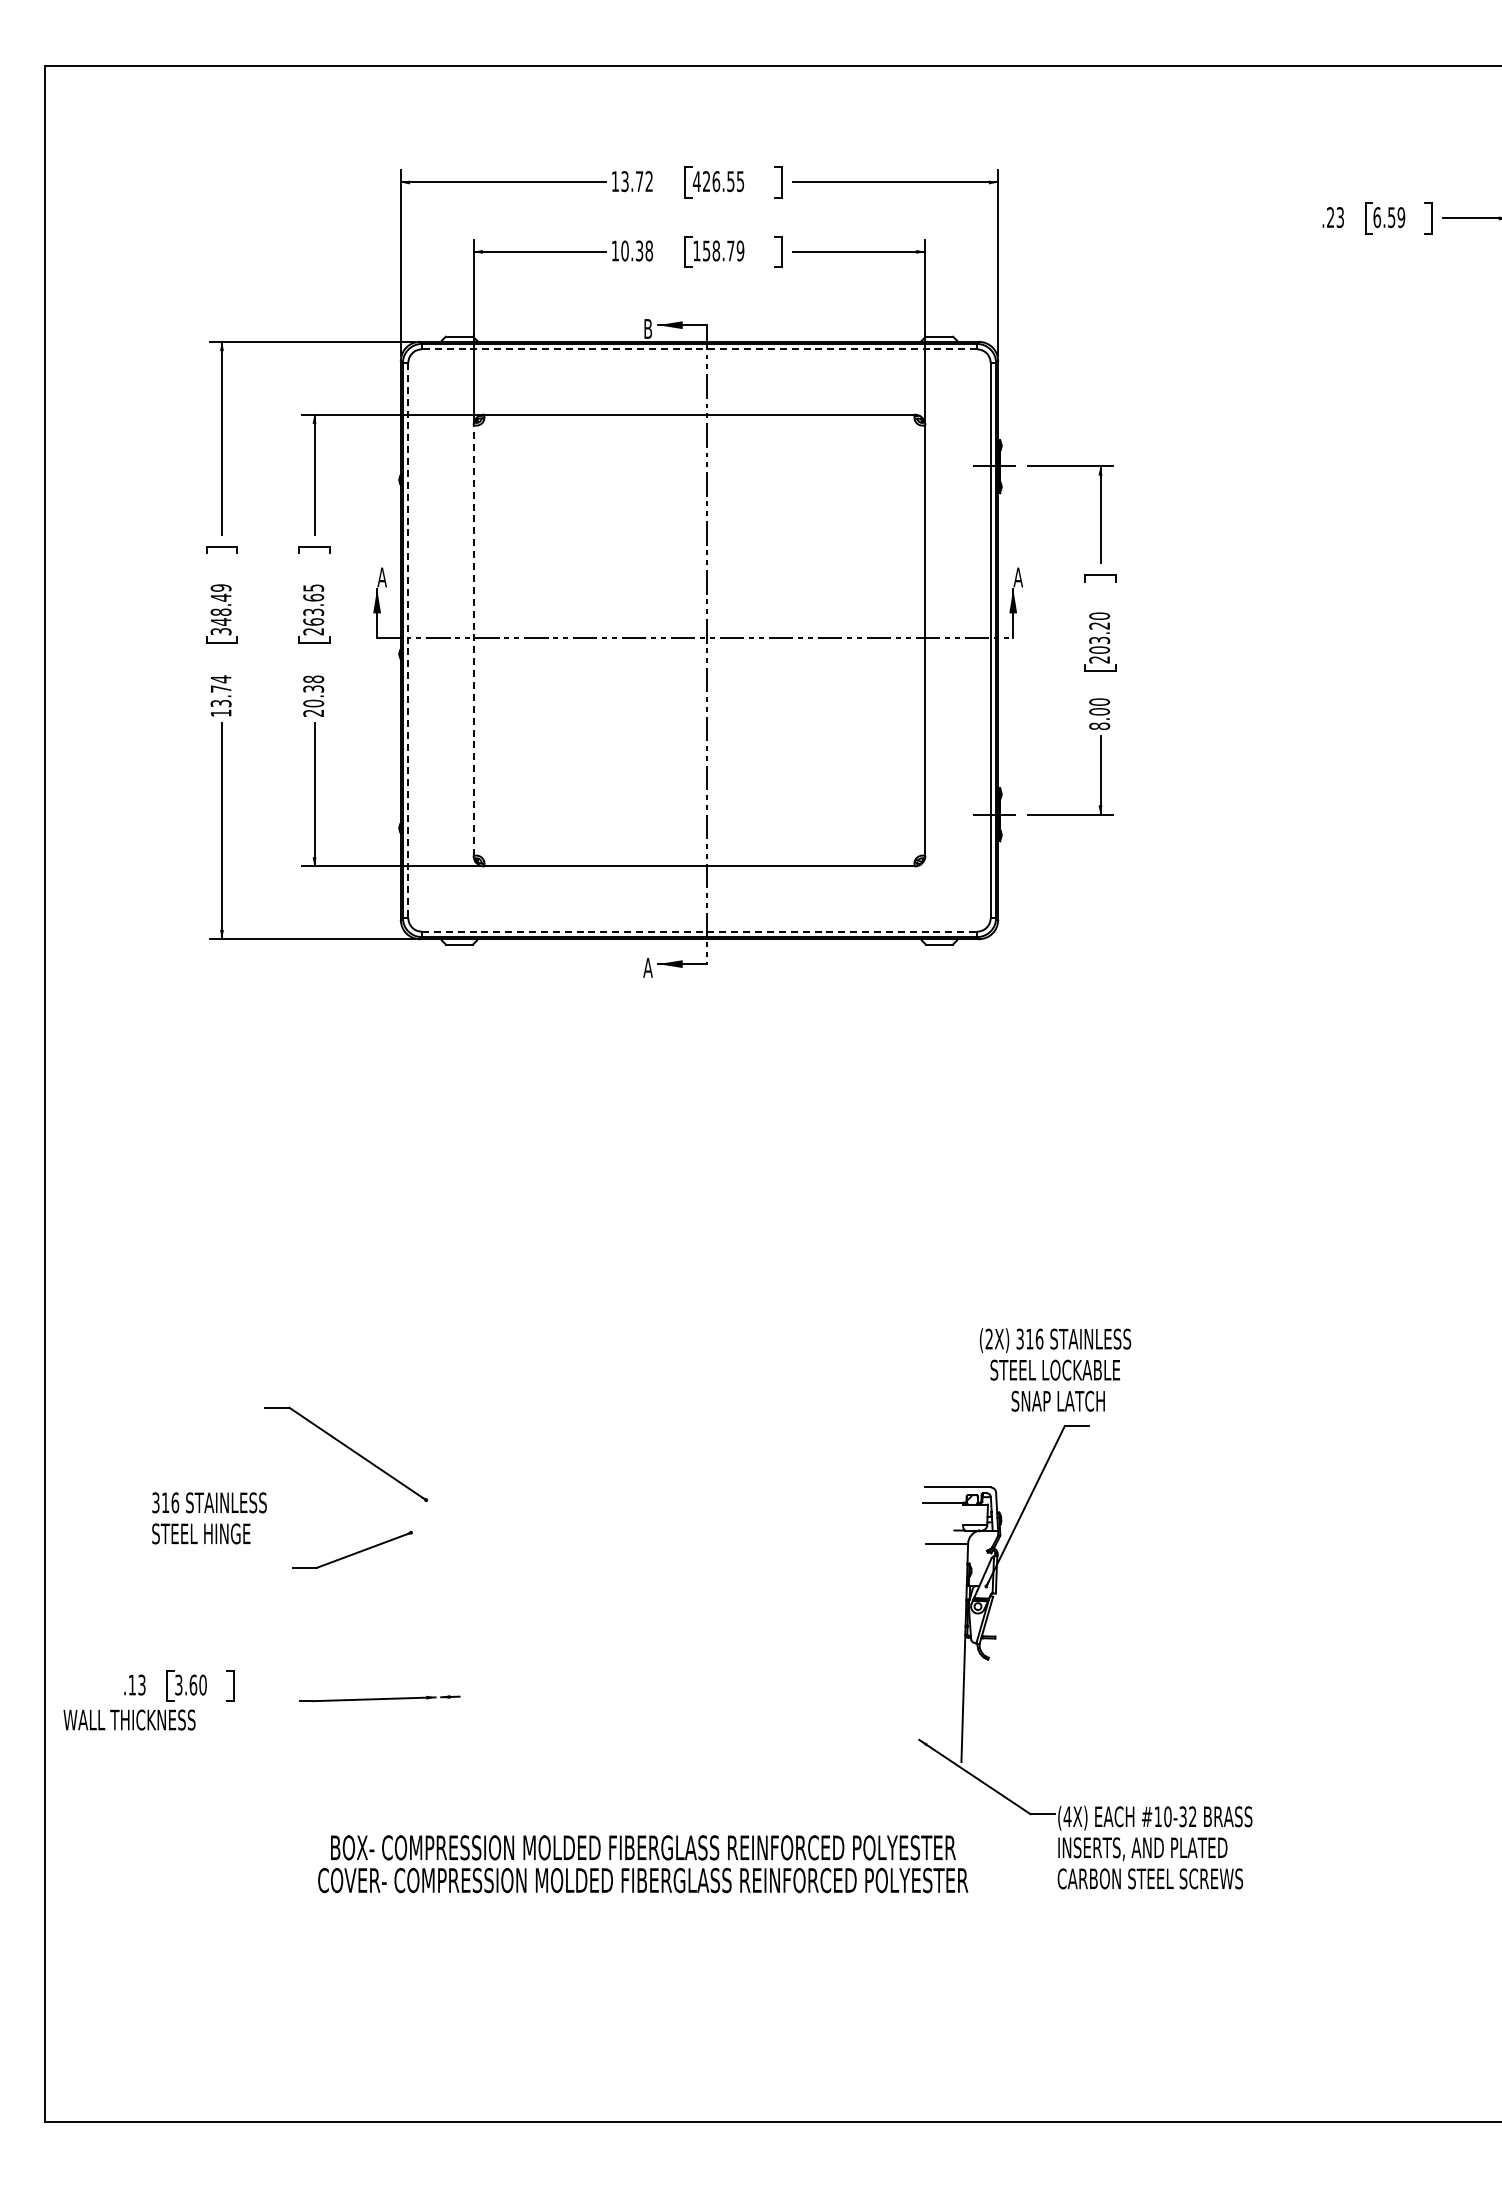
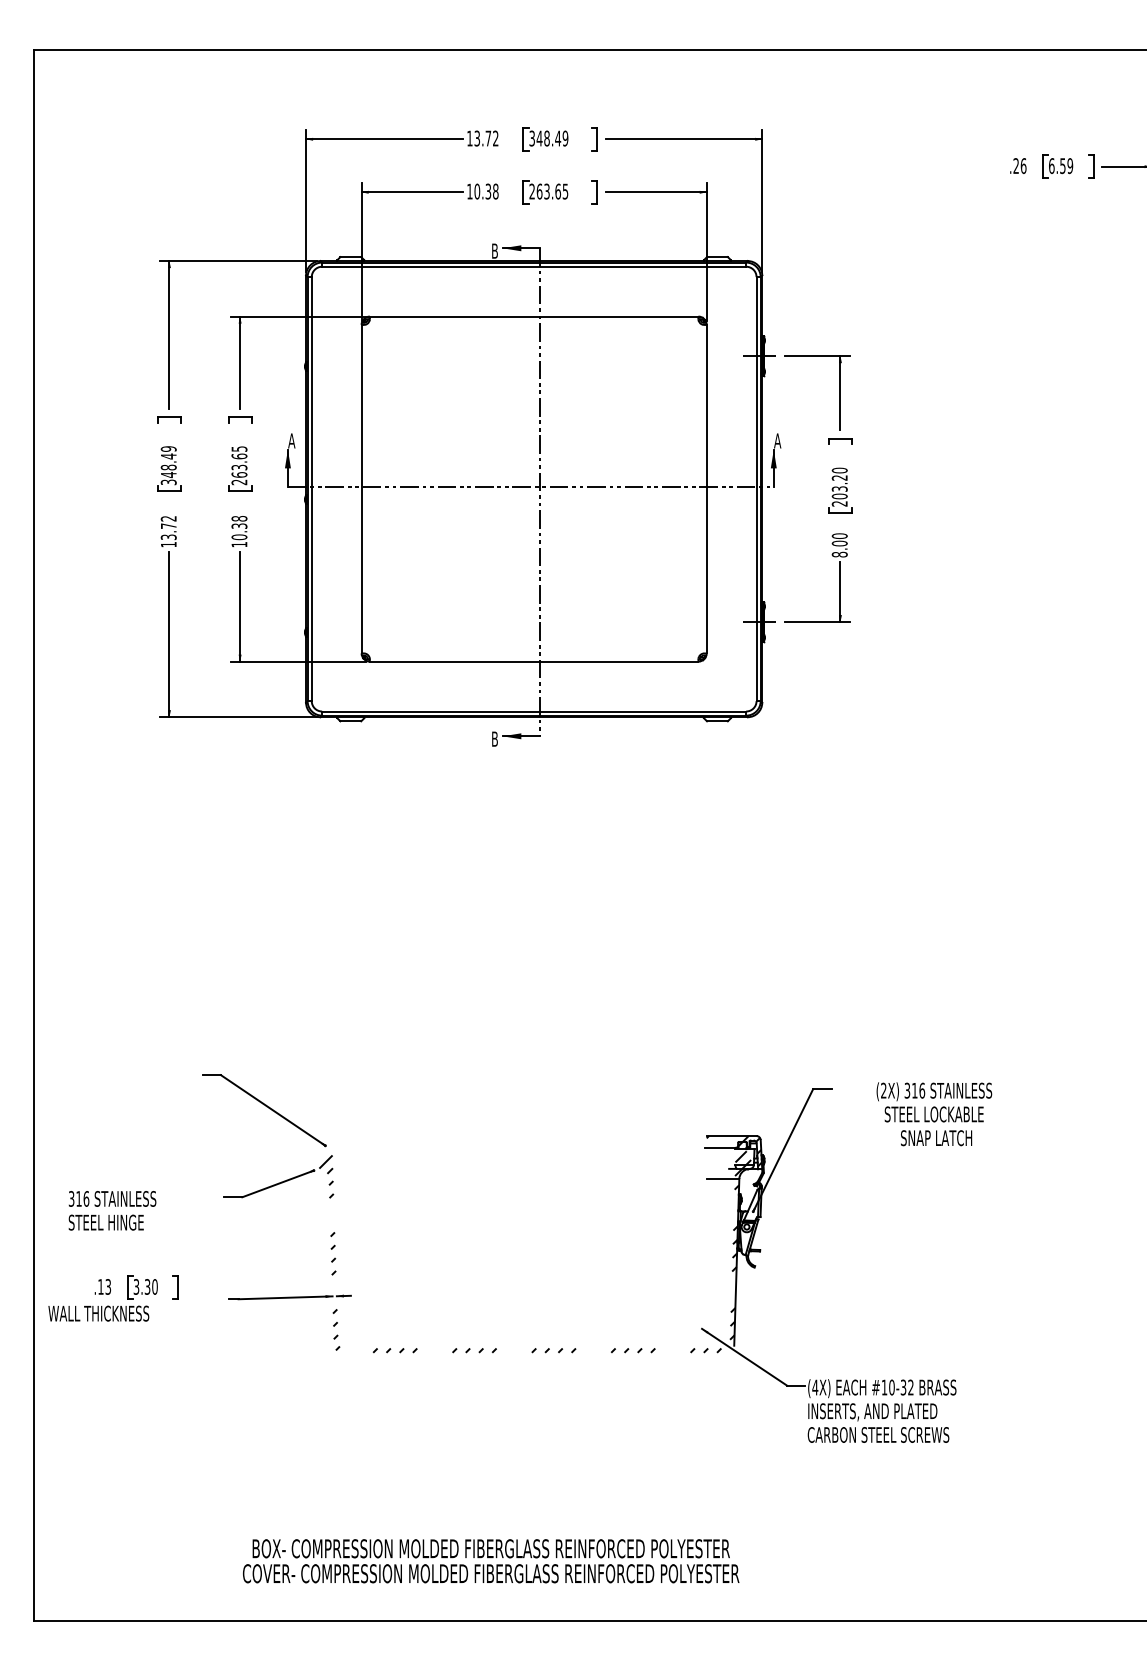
text: (718, 181) -> (548, 138), 426.55 -> 348.49
text: (1340, 217) -> (1023, 166), .23 -> .26
text: (718, 250) -> (548, 191), 158.79 -> 263.65
line: (699, 349) -> (534, 266), dashed -> solid
line: (408, 640) -> (311, 489), dashed -> solid
line: (473, 640) -> (361, 489), dashed -> solid
text: (220, 679) -> (168, 518), 13.74 -> 13.72
text: (313, 712) -> (239, 544), 20.38 -> 10.38
line: (699, 931) -> (534, 711), dashed -> solid
text: (647, 967) -> (494, 738), A -> B
text: (1055, 1369) -> (934, 1113), moved
hatch: (961, 1507) -> (734, 1151), added
text: (209, 1518) -> (112, 1210), moved
hatch: (700, 1639) -> (534, 1252), added
text: (193, 1684) -> (147, 1286), 3.60 -> 3.30
text: (643, 1864) -> (491, 1561), moved

